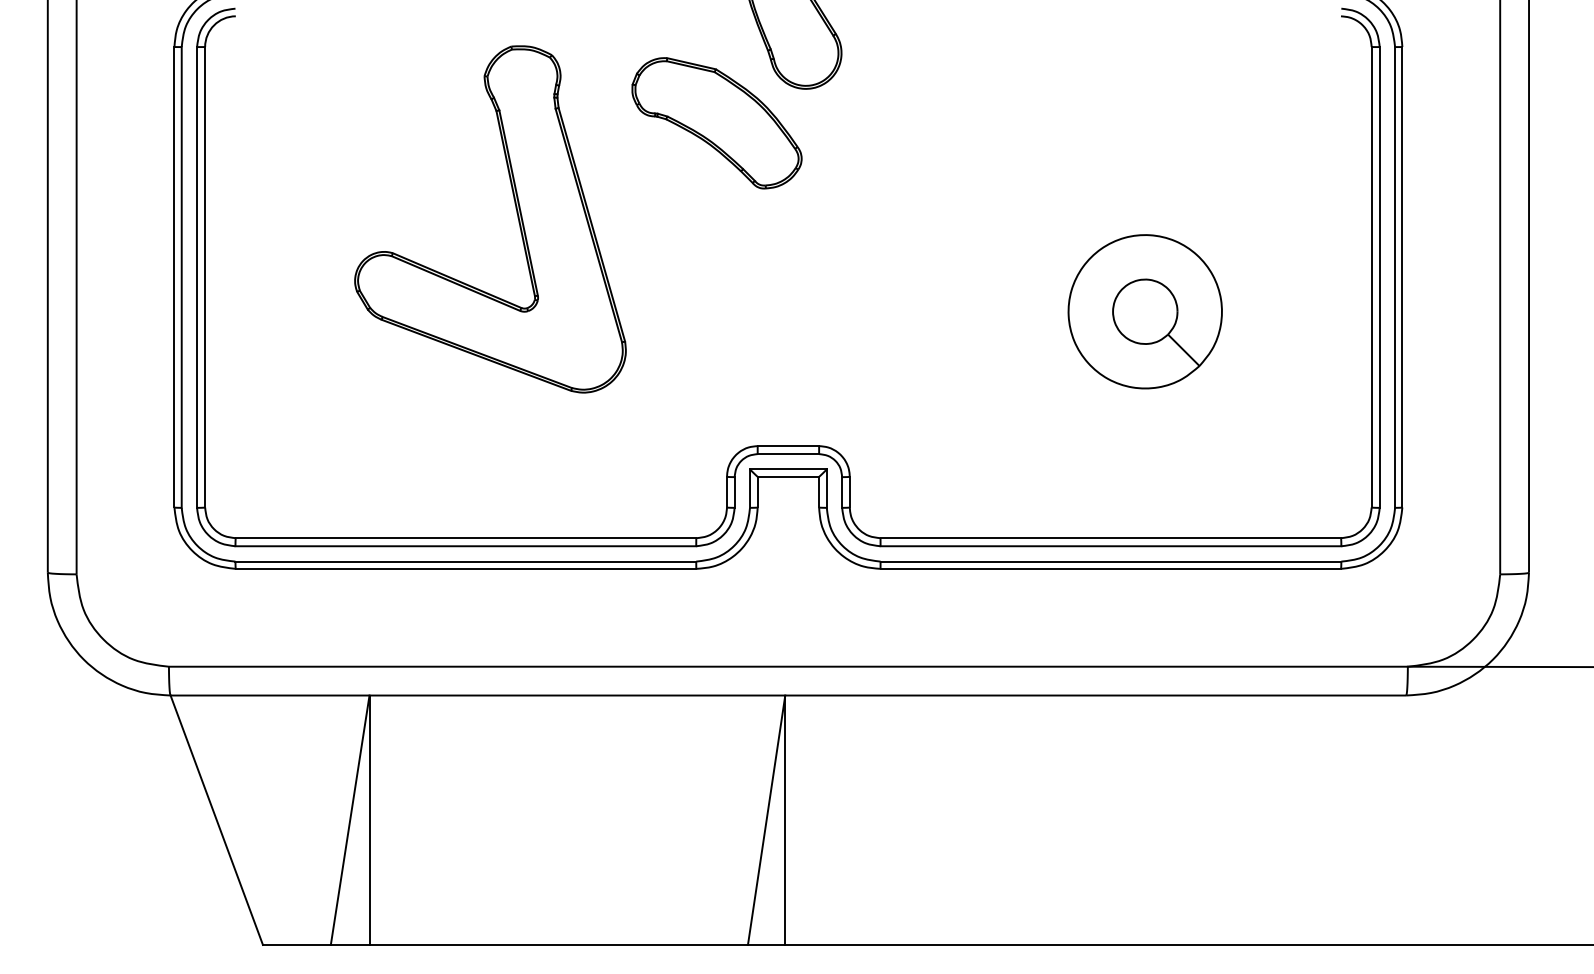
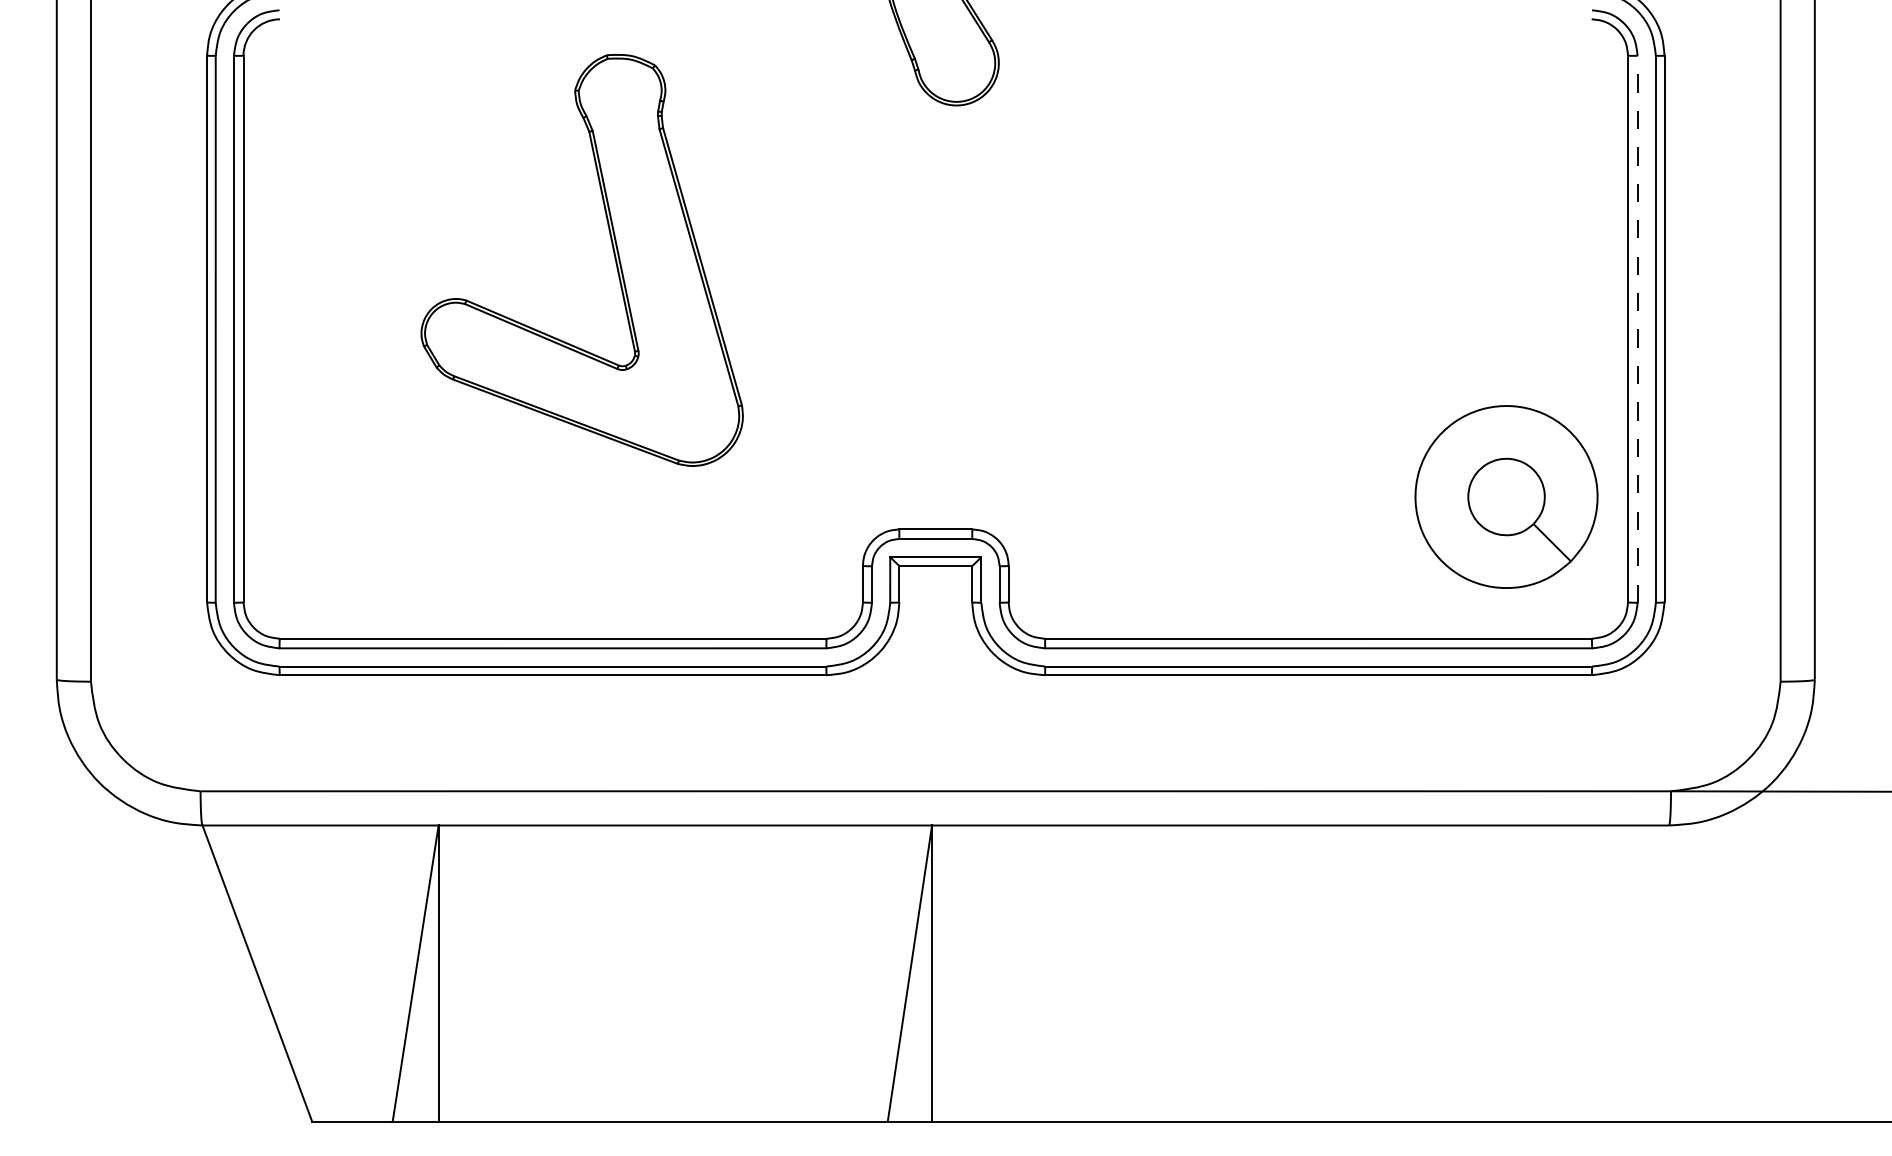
part: (716, 123) -> (850, 146), removed
line: (1379, 276) -> (1637, 328), solid -> dashed
part: (1144, 311) -> (1505, 496), moved

